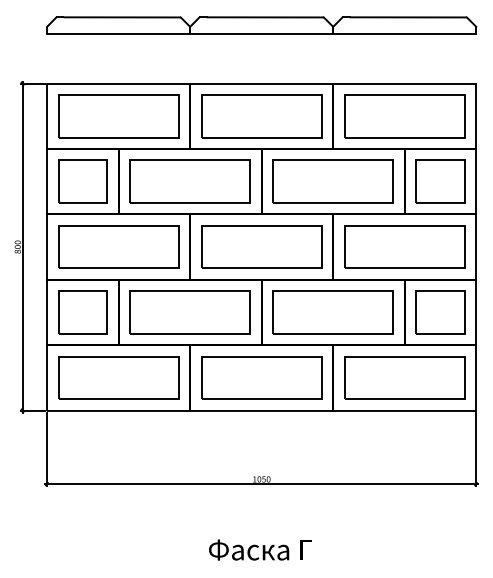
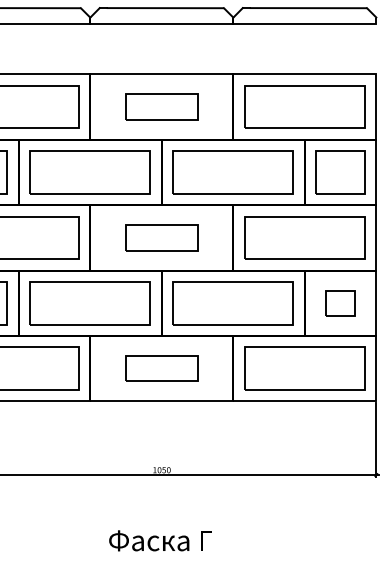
part: (261, 116) -> (161, 107), size x0.6
part: (261, 246) -> (161, 237), size x0.6
part: (440, 312) -> (340, 303), size x0.6
part: (261, 377) -> (161, 368), size x0.6

